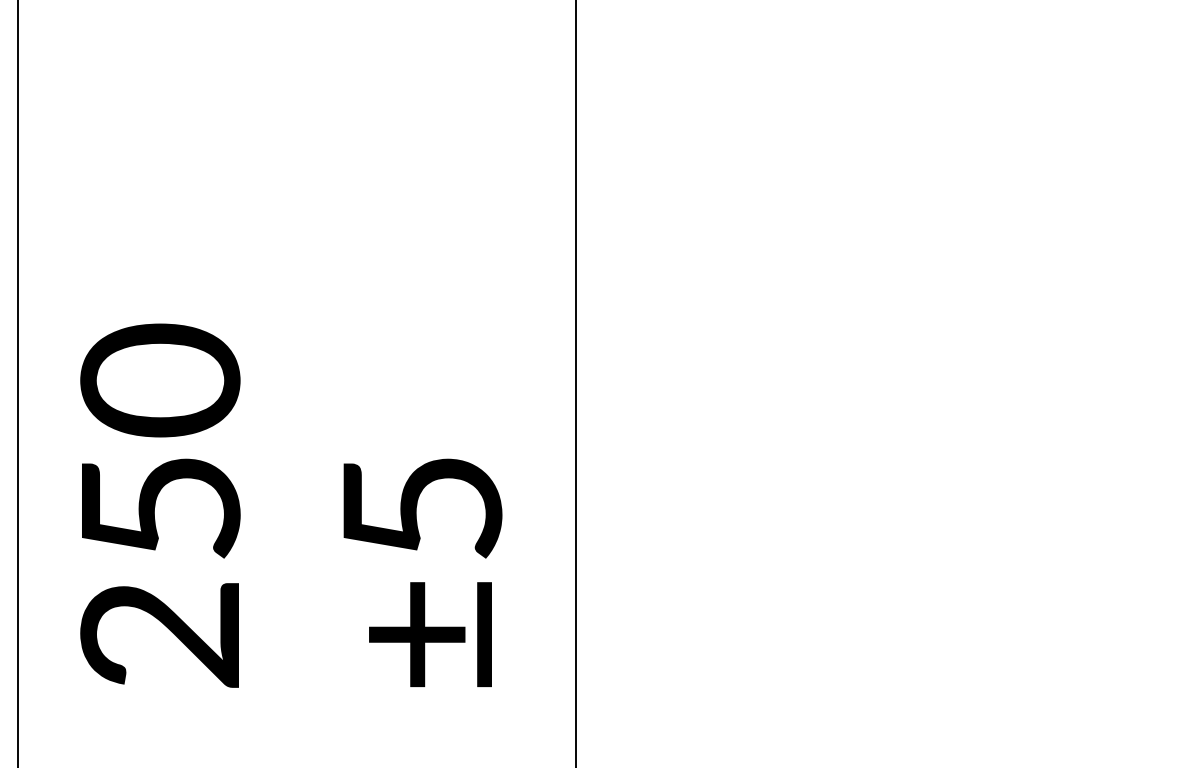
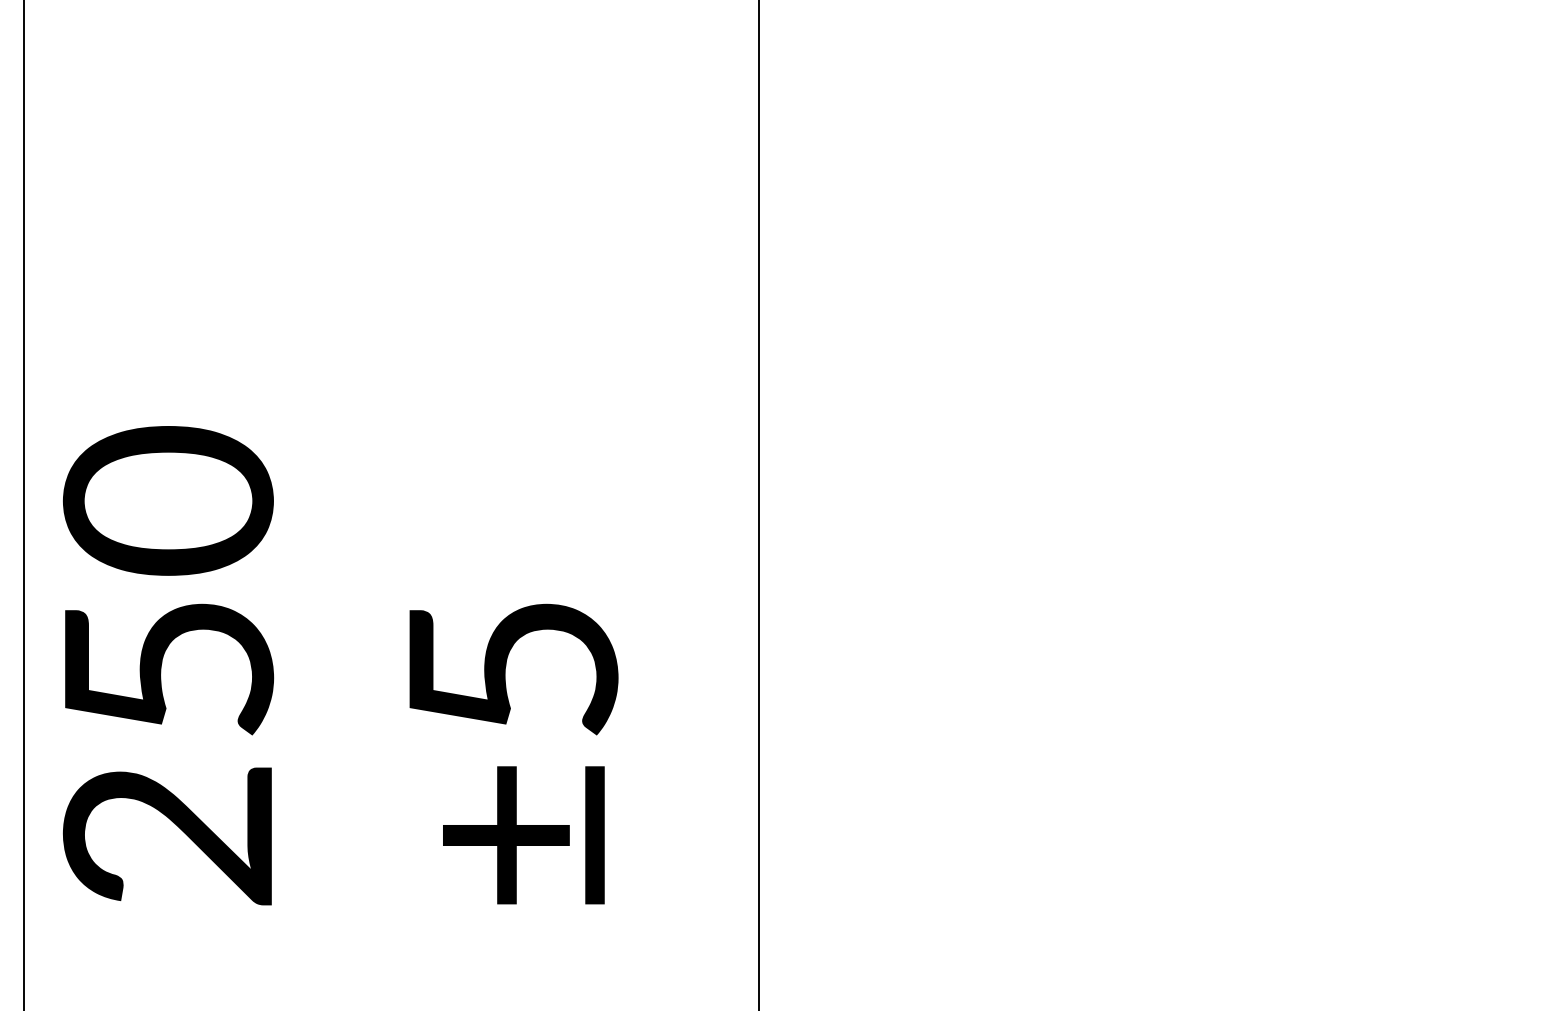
text: (291, 505) -> (340, 665), moved

